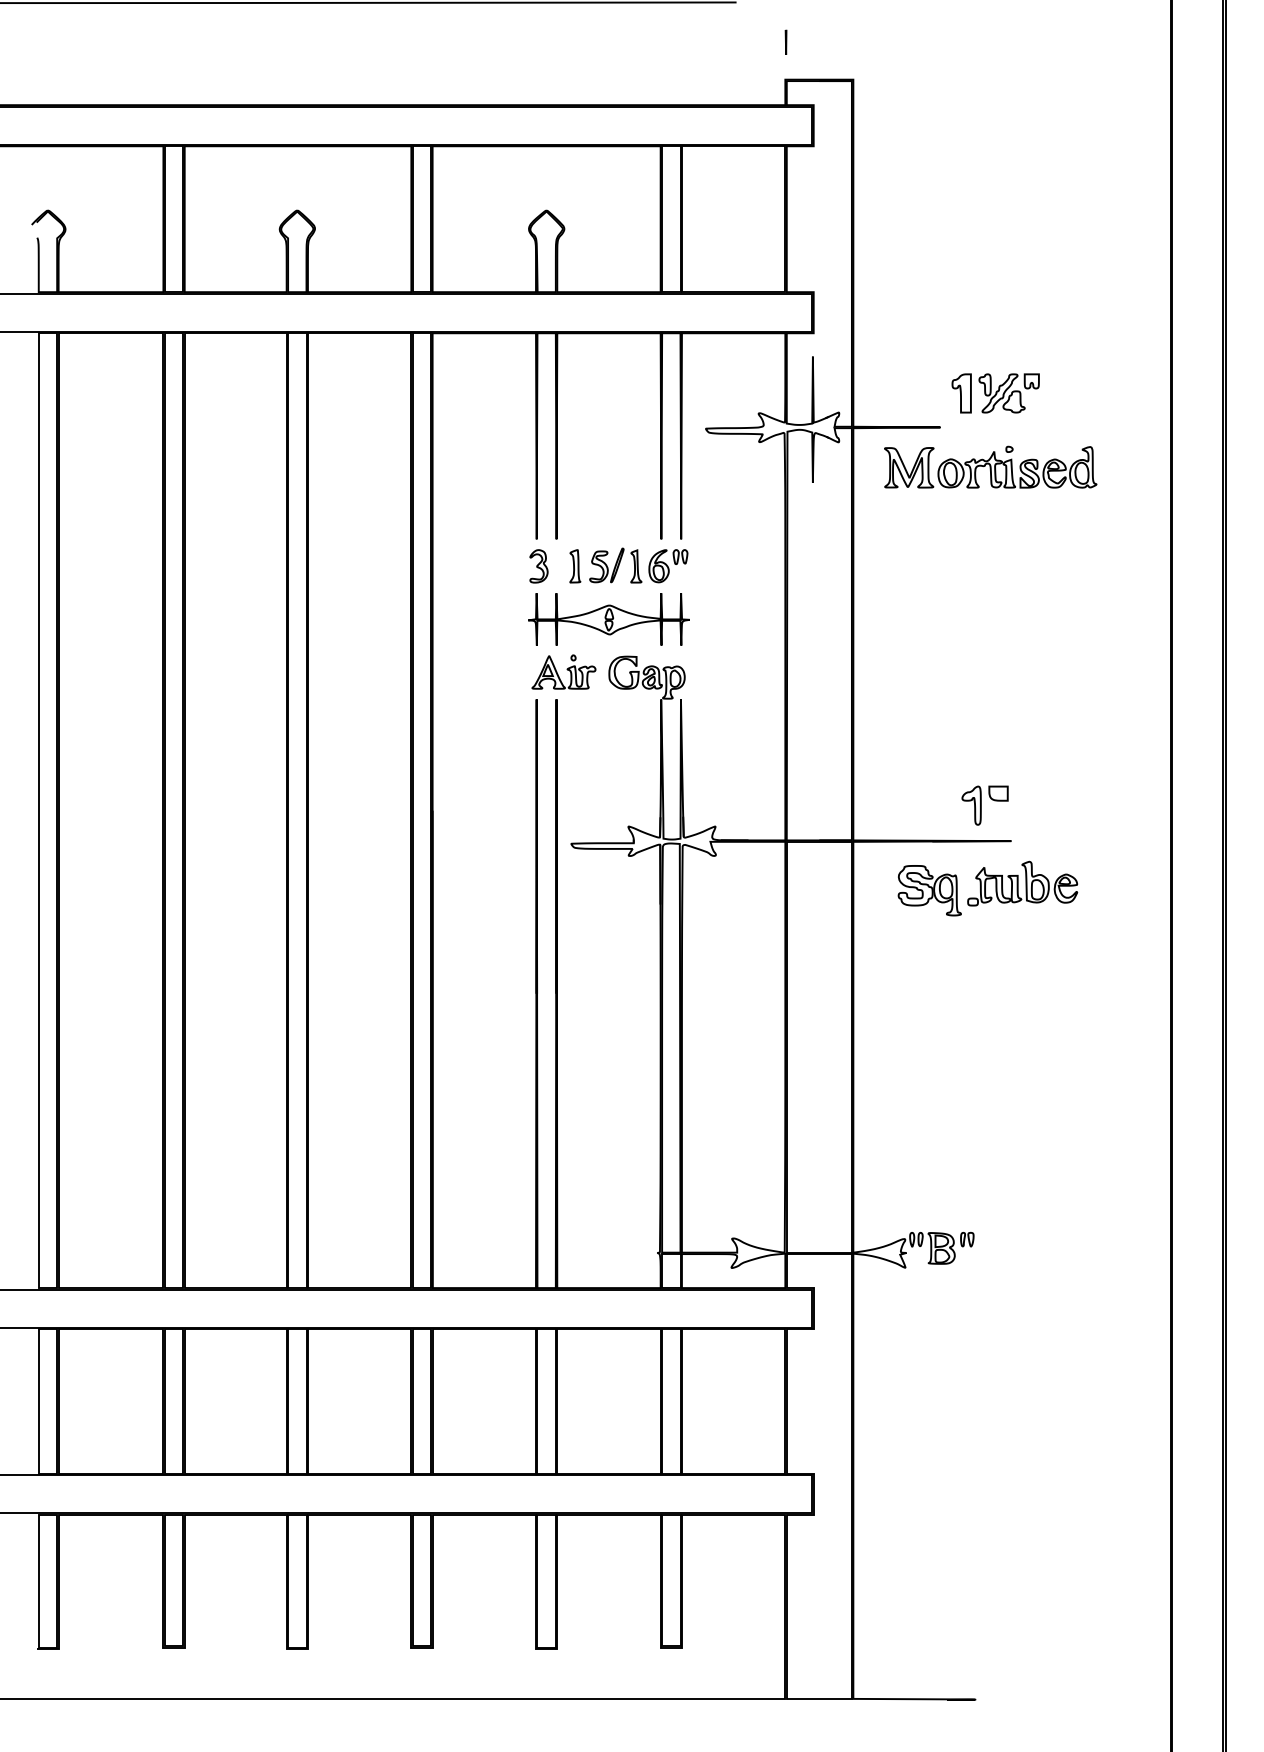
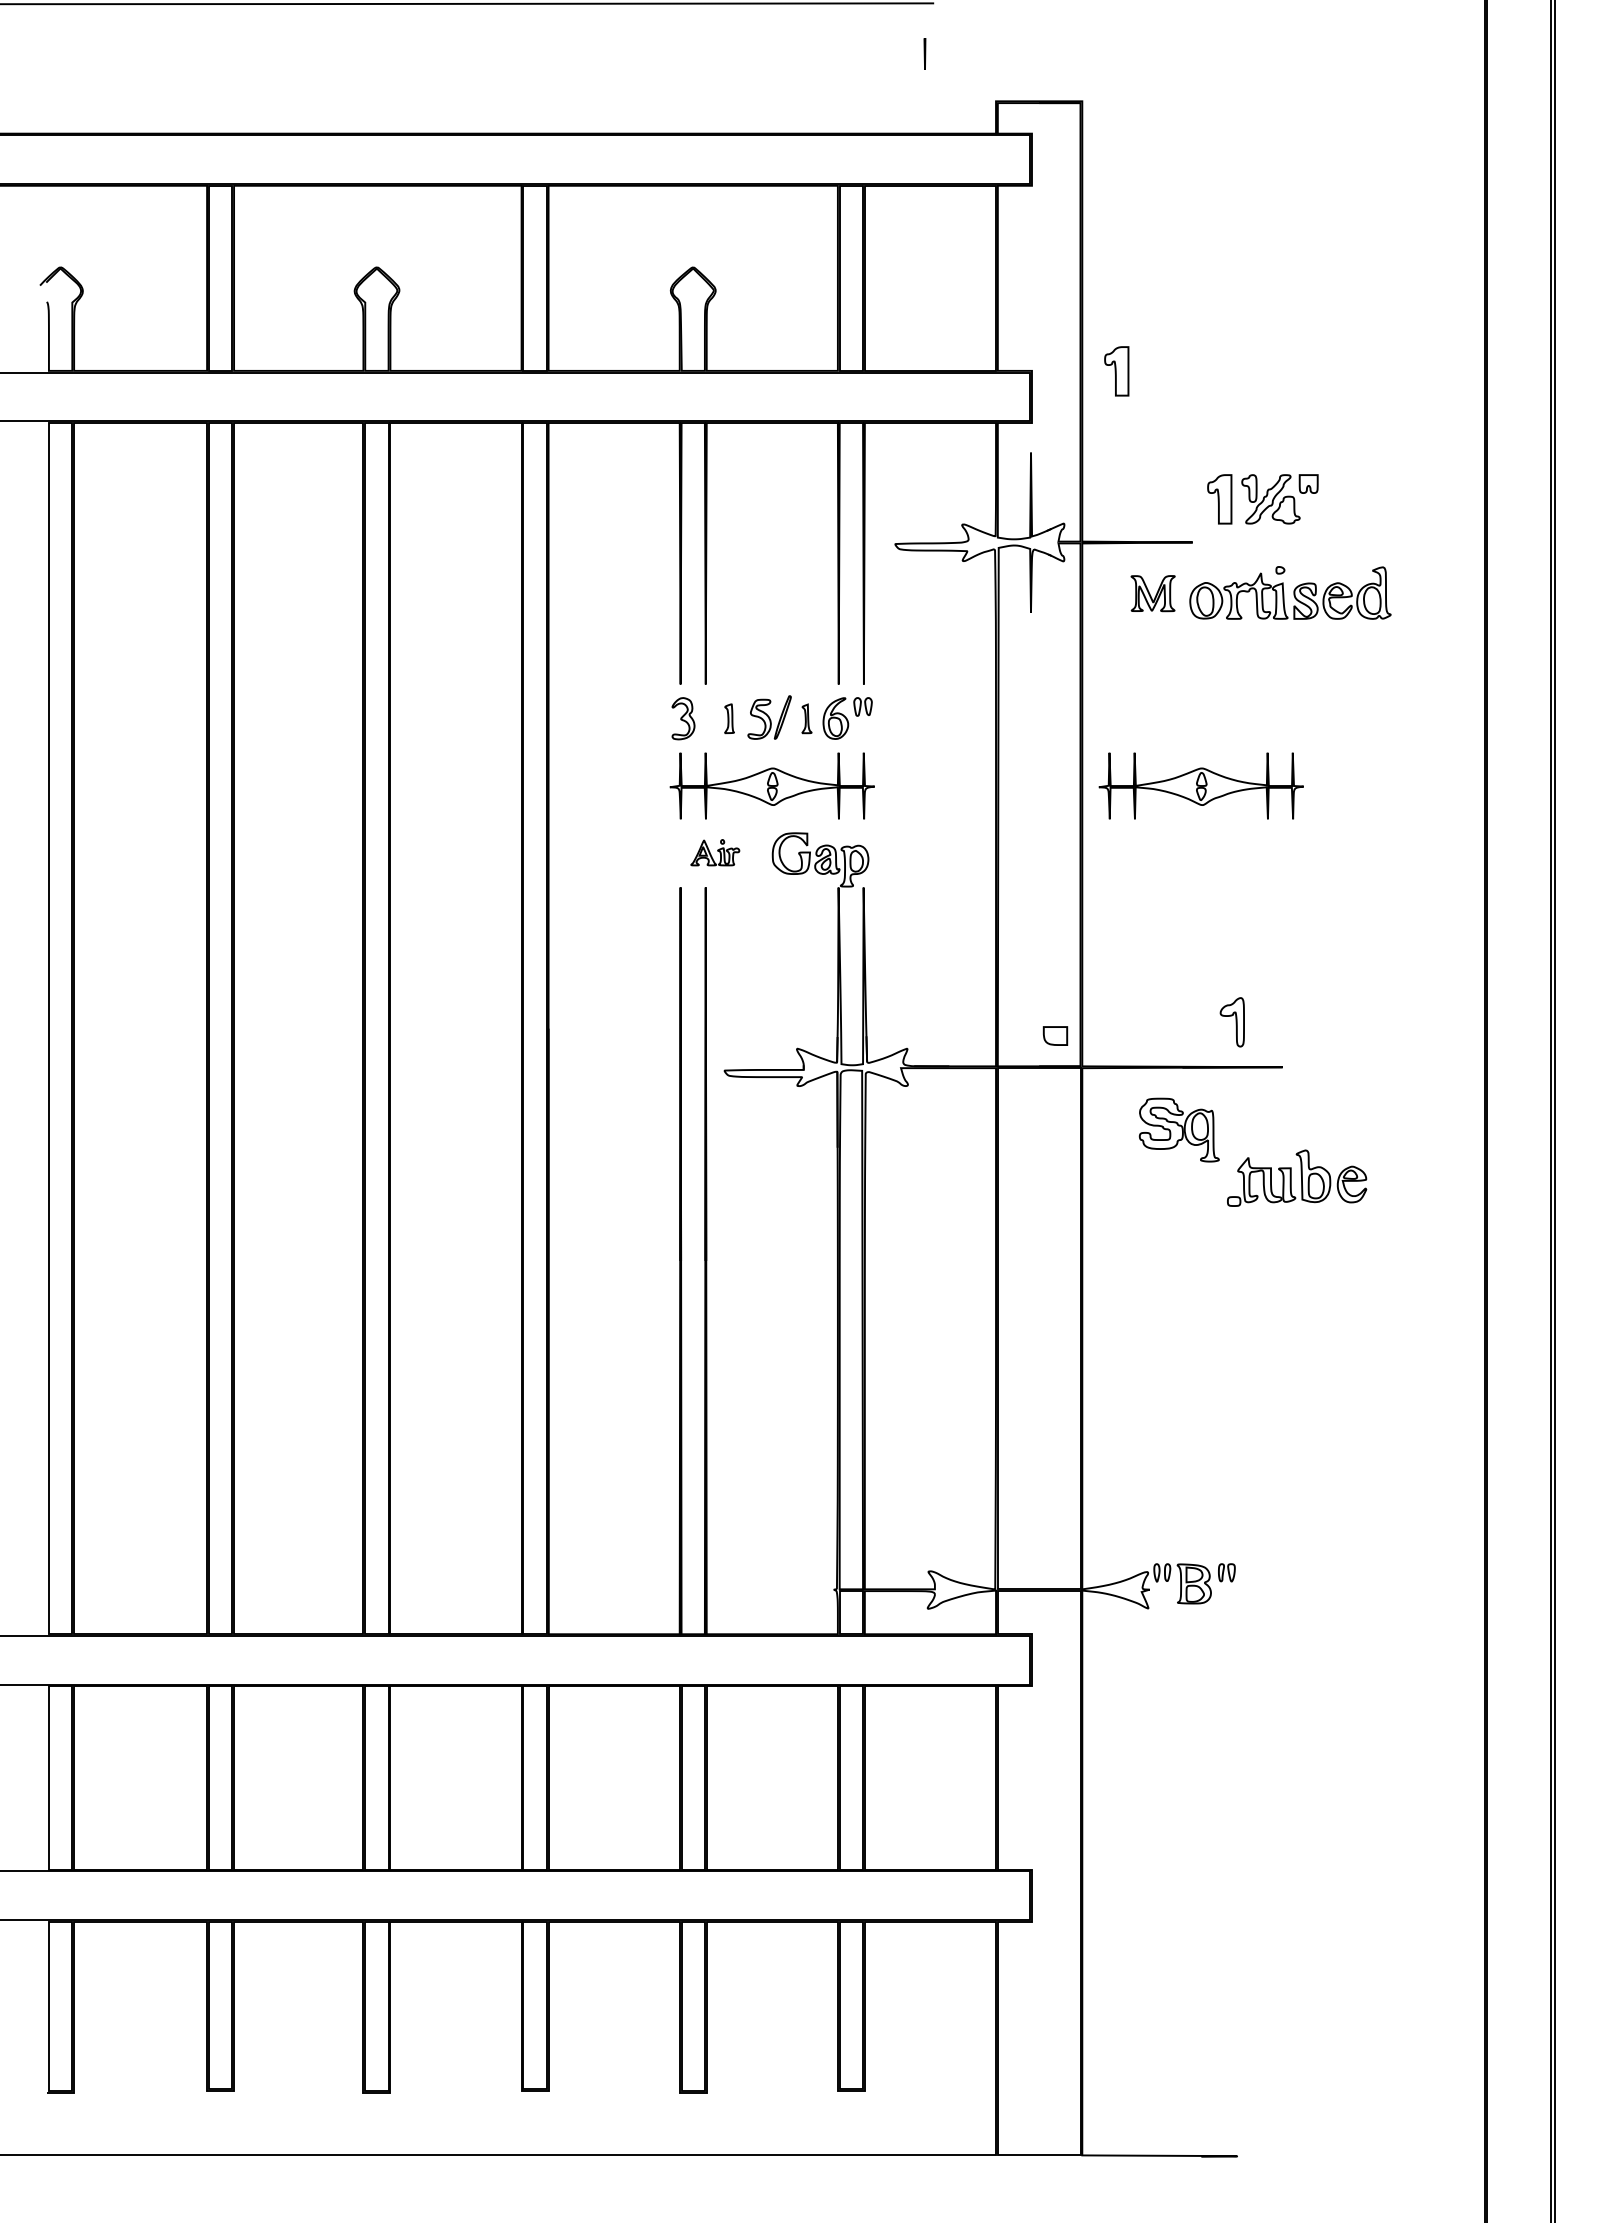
line: (785, 41) -> (924, 53), moved
part: (880, 292) -> (1116, 371), added
part: (908, 467) -> (1152, 593), size x0.7
part: (575, 566) -> (729, 718), size x0.7
part: (635, 566) -> (806, 718), size x0.7
part: (946, 619) -> (1200, 785), added
part: (564, 671) -> (715, 852), size x0.6
part: (998, 793) -> (1055, 1035), moved
part: (1022, 883) -> (1297, 1177), moved

